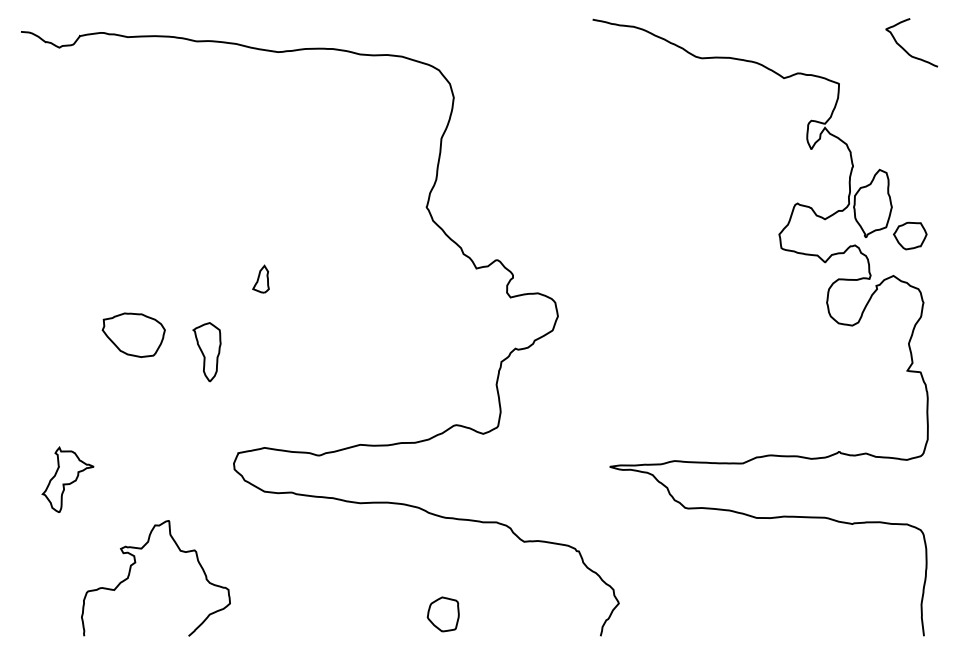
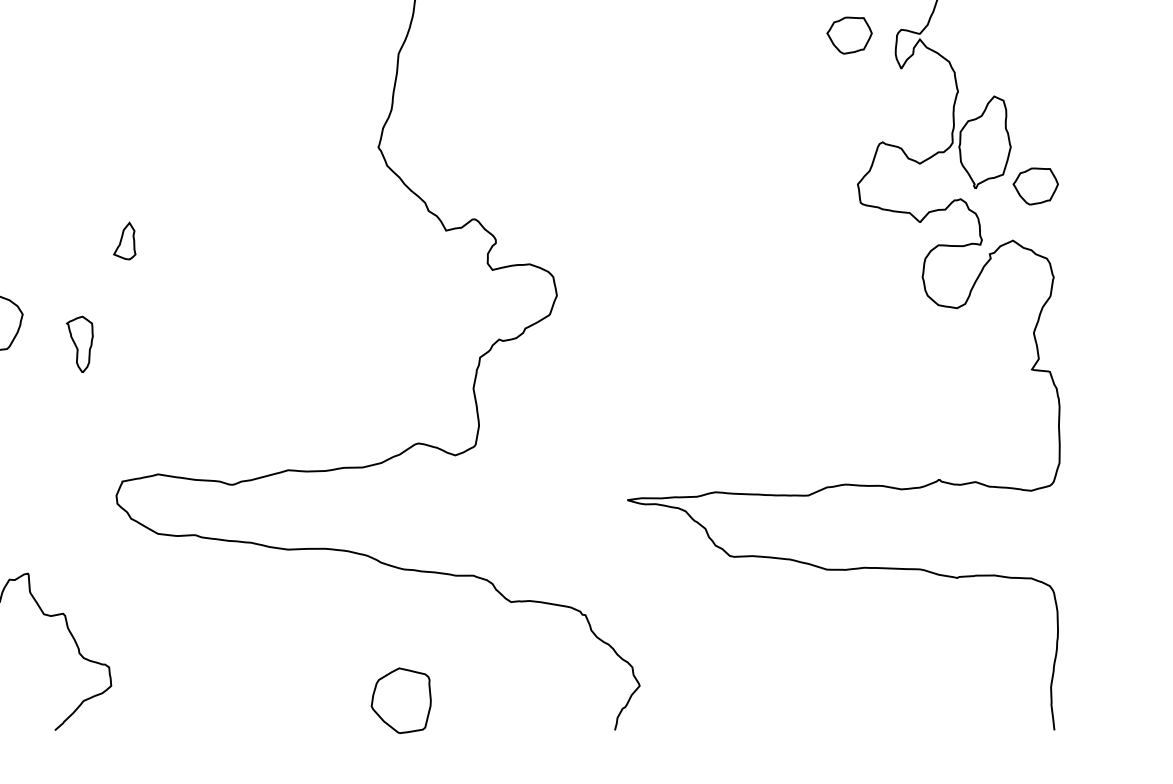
part: (773, 124) -> (849, 34), added
part: (260, 278) -> (124, 240), moved
part: (206, 352) -> (79, 344), size x0.7
part: (442, 614) -> (399, 700), size x1.4

